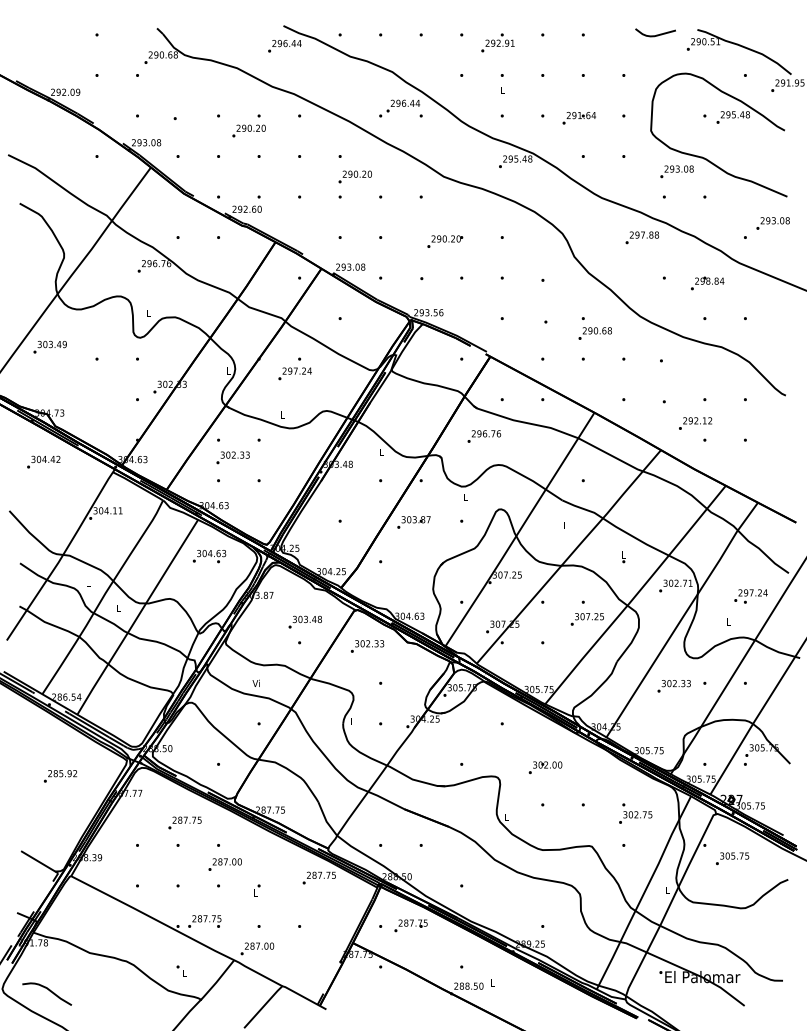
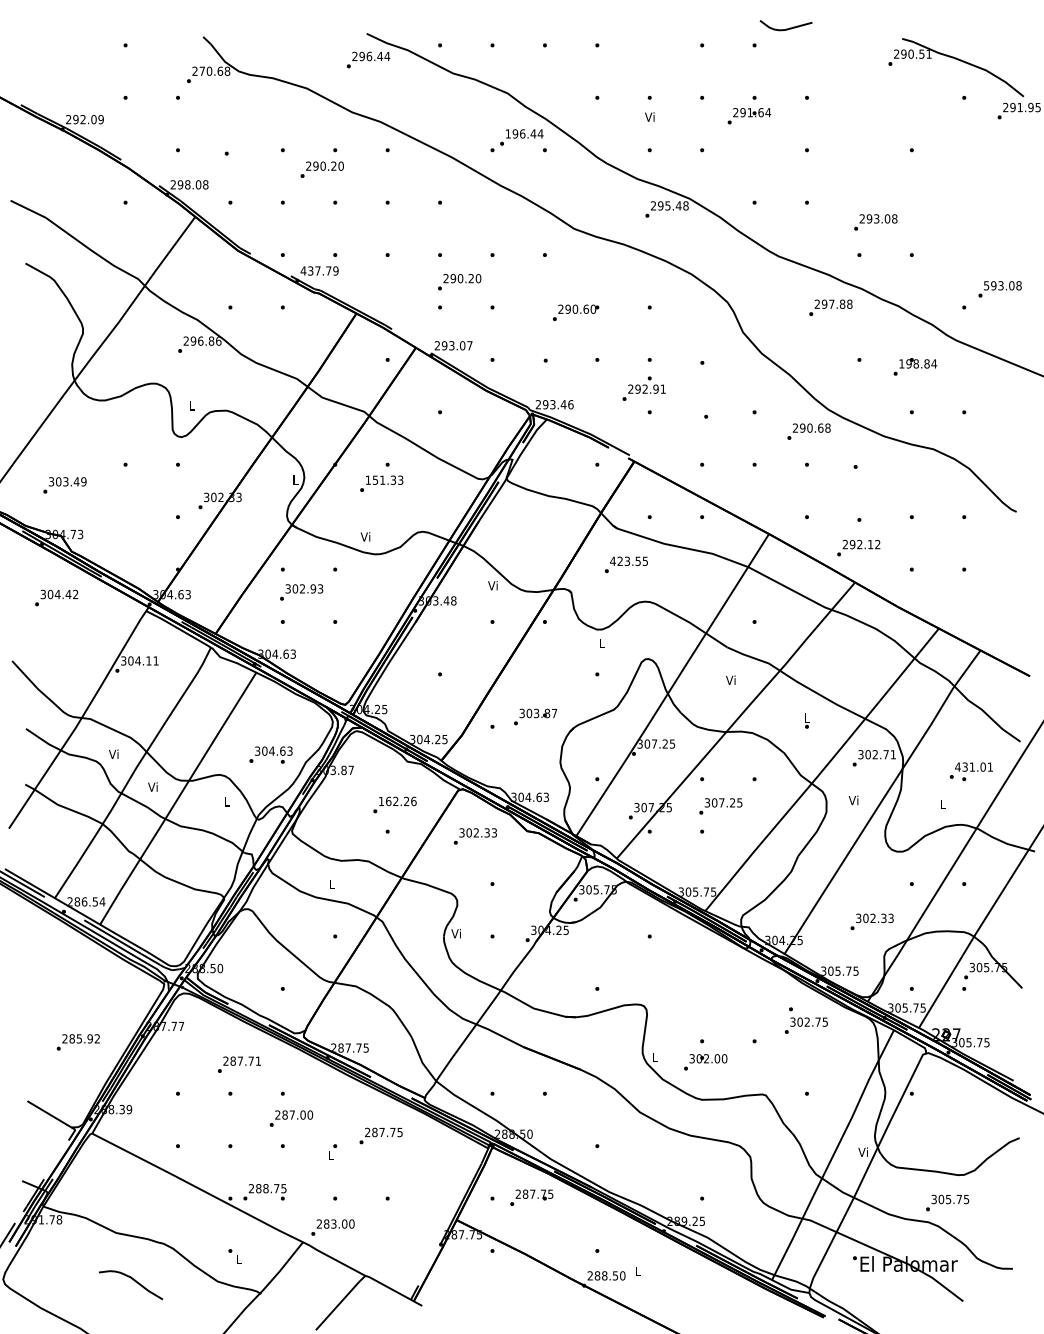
curve: (655, 35) -> (786, 28), moved
text: (497, 42) -> (643, 388), moved
text: (156, 54) -> (202, 70), 290.68 -> 270.68
text: (502, 89) -> (649, 116), L -> Vi
text: (392, 103) -> (507, 133), 296.44 -> 196.44
text: (579, 118) -> (749, 116), moved
part: (718, 123) -> (929, 160), removed
text: (144, 142) -> (187, 184), 293.08 -> 298.08
text: (355, 177) -> (459, 282), moved
text: (246, 208) -> (319, 270), 292.60 -> 437.79
text: (762, 220) -> (986, 285), 293.08 -> 593.08
text: (452, 238) -> (585, 308), 290.20 -> 290.60
text: (163, 263) -> (211, 340), 296.76 -> 296.86
text: (362, 266) -> (469, 345), 293.08 -> 293.07
text: (696, 280) -> (901, 363), 298.84 -> 198.84
text: (435, 312) -> (563, 404), 293.56 -> 293.46
text: (594, 333) -> (808, 431), moved
text: (49, 347) -> (64, 485), moved
text: (297, 370) -> (384, 479), 297.24 -> 151.33
text: (282, 414) -> (365, 536), L -> Vi
text: (695, 423) -> (858, 548), moved
text: (486, 433) -> (629, 561), 296.76 -> 423.55
text: (380, 452) -> (492, 585), L -> Vi
text: (242, 454) -> (313, 588), 302.33 -> 302.93
text: (413, 522) -> (535, 716), moved
text: (564, 525) -> (730, 679), L -> Vi
text: (209, 556) -> (270, 754), moved
text: (87, 582) -> (113, 753), L -> Vi
text: (753, 592) -> (974, 766), 297.24 -> 431.01
text: (117, 607) -> (152, 786), L -> Vi
text: (659, 618) -> (853, 800), L -> Vi
text: (307, 619) -> (397, 801), 303.48 -> 162.26
text: (587, 619) -> (720, 806), moved
text: (256, 682) -> (331, 883), Vi -> L
text: (673, 685) -> (871, 921), moved
text: (352, 721) -> (455, 933), L -> Vi
text: (545, 767) -> (705, 1062), moved
text: (59, 776) -> (77, 1042), moved
text: (635, 813) -> (805, 1020), moved
text: (199, 819) -> (257, 1060), 287.75 -> 287.71
text: (732, 858) -> (947, 1202), moved
text: (318, 877) -> (380, 1135), moved
text: (666, 890) -> (862, 1151), L -> Vi
text: (205, 918) -> (265, 1188), 287.75 -> 288.75
text: (257, 945) -> (333, 1223), 287.00 -> 283.00
curve: (49, 991) -> (134, 1281), moved

